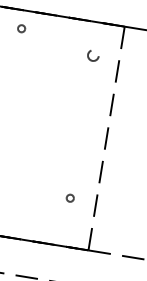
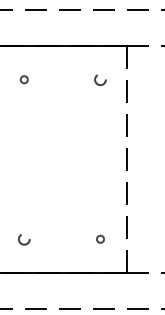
circle: (20, 28) -> (23, 79), moved
circle: (70, 197) -> (100, 238), moved

